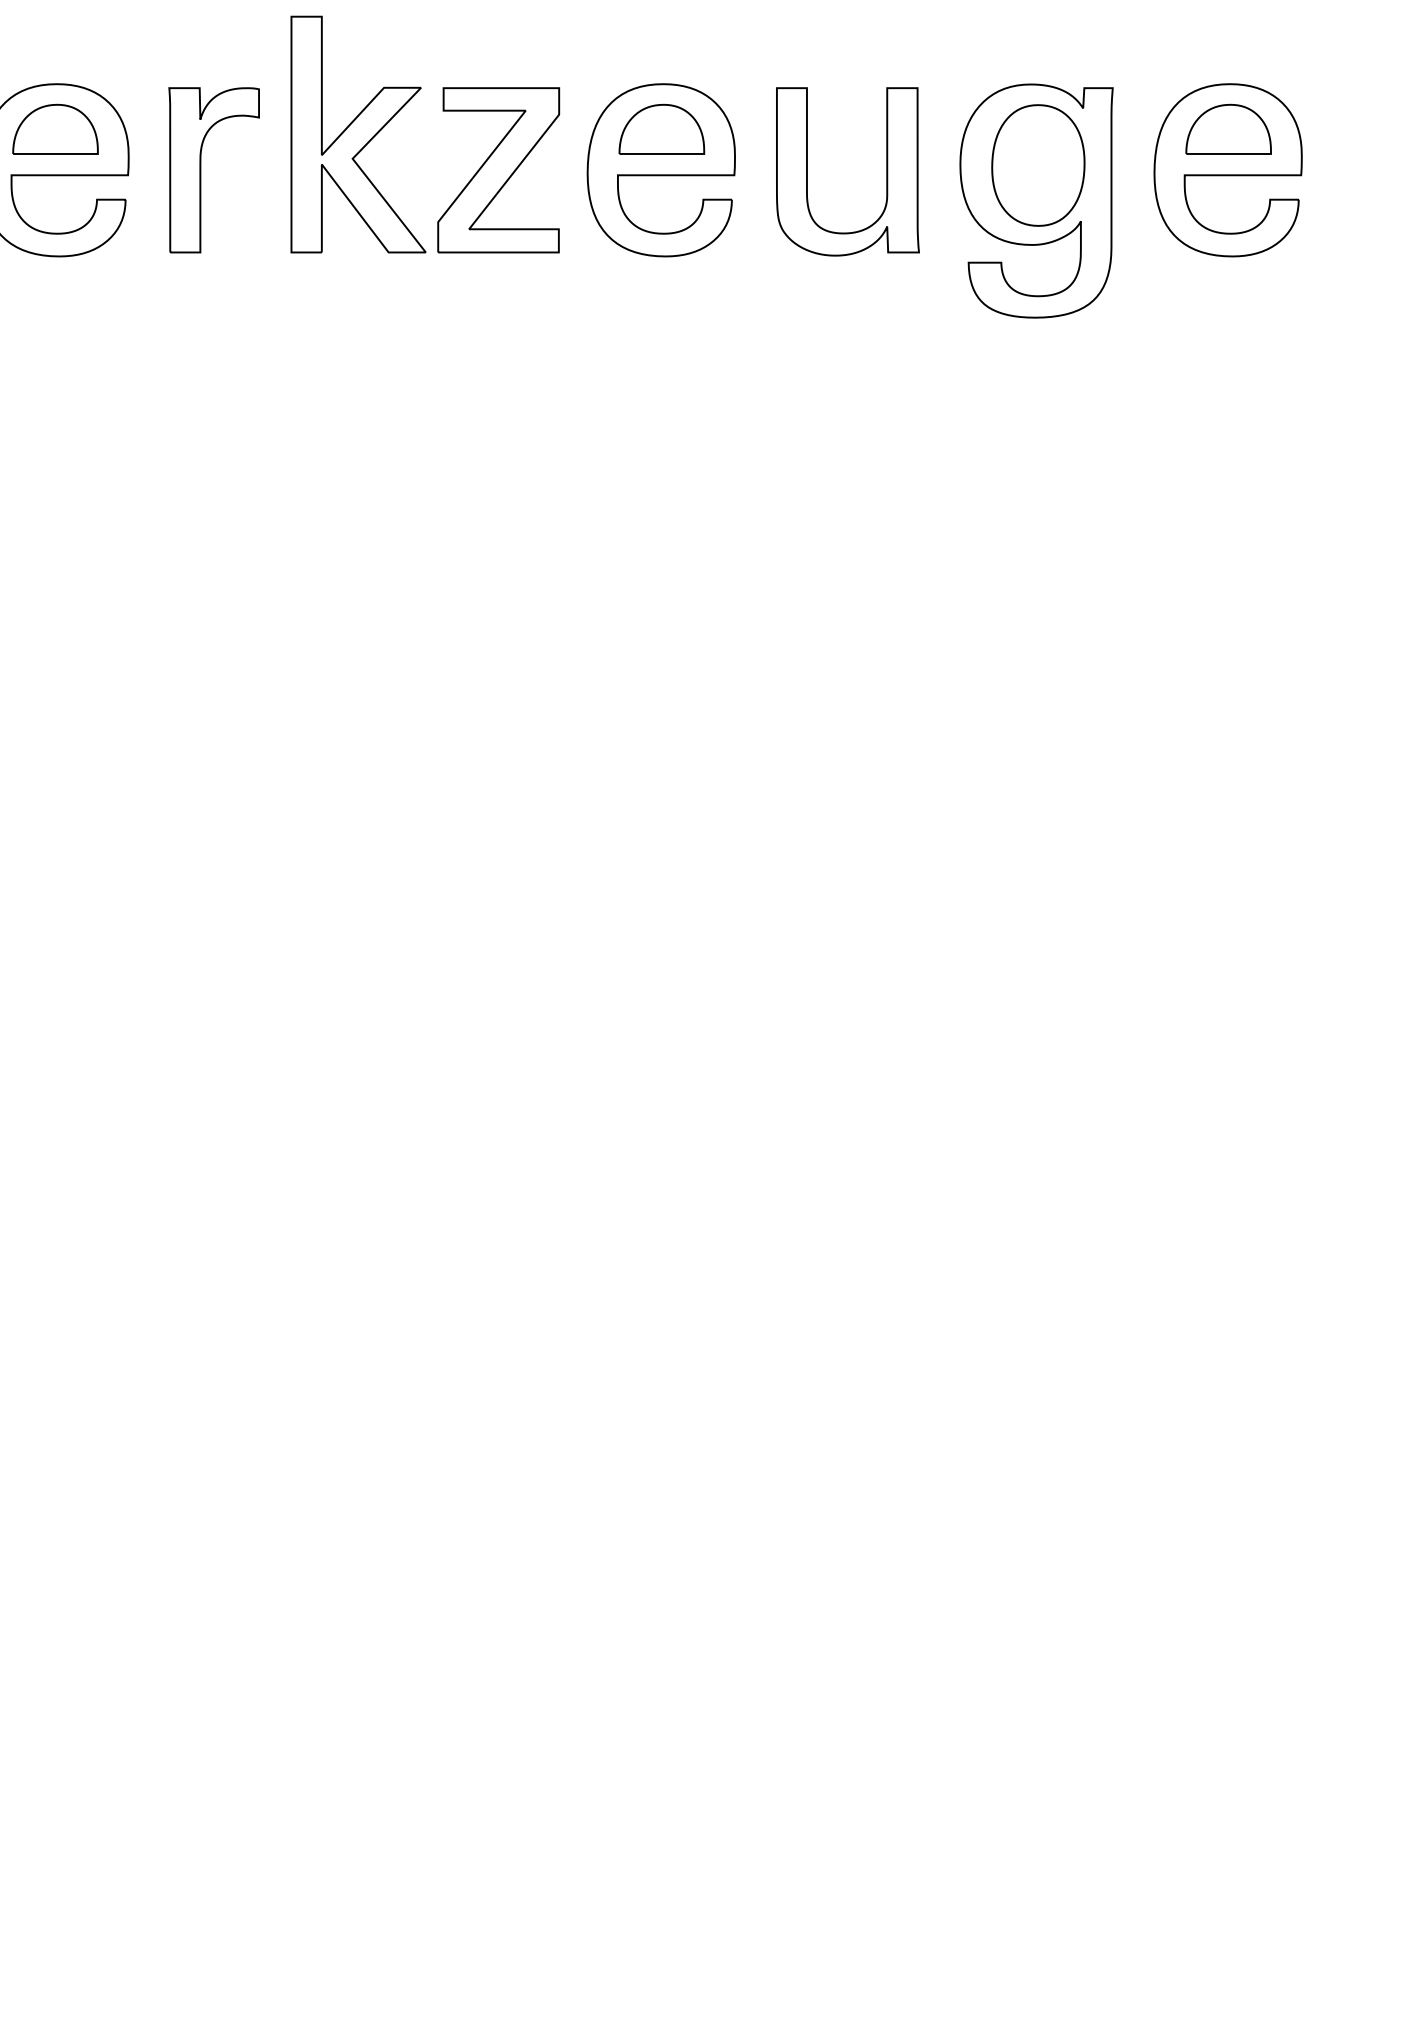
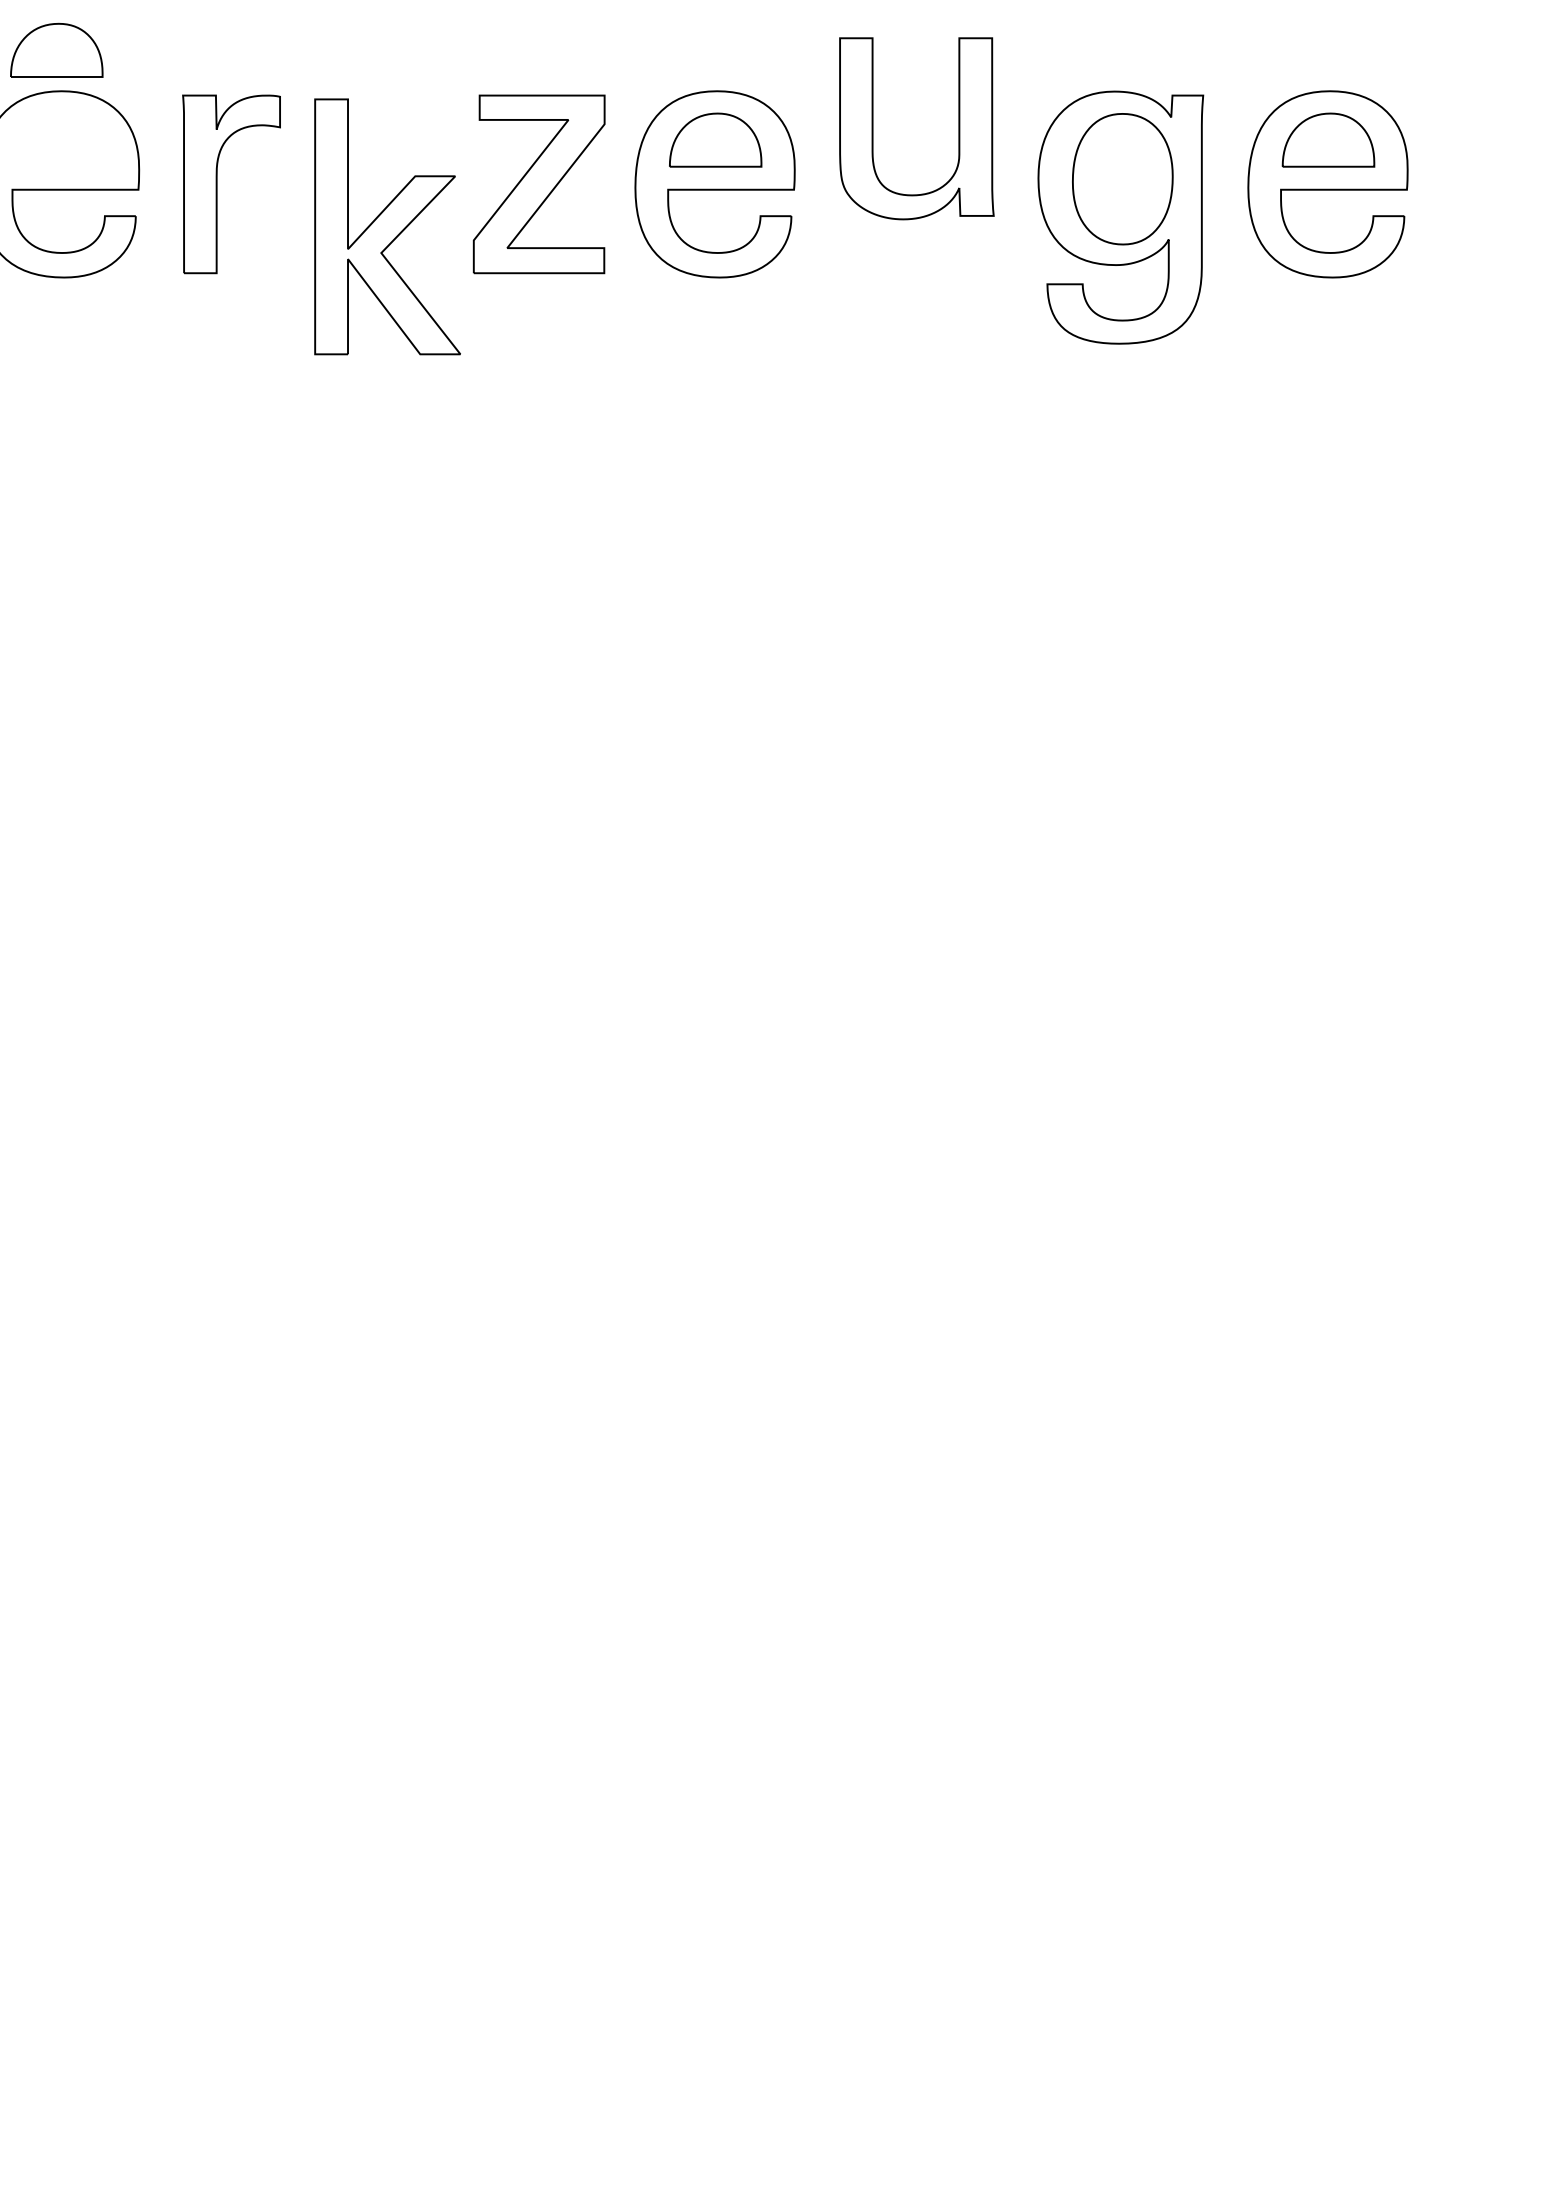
part: (55, 128) -> (56, 49), moved
part: (358, 134) -> (387, 226), moved
part: (886, 171) -> (958, 128), moved

